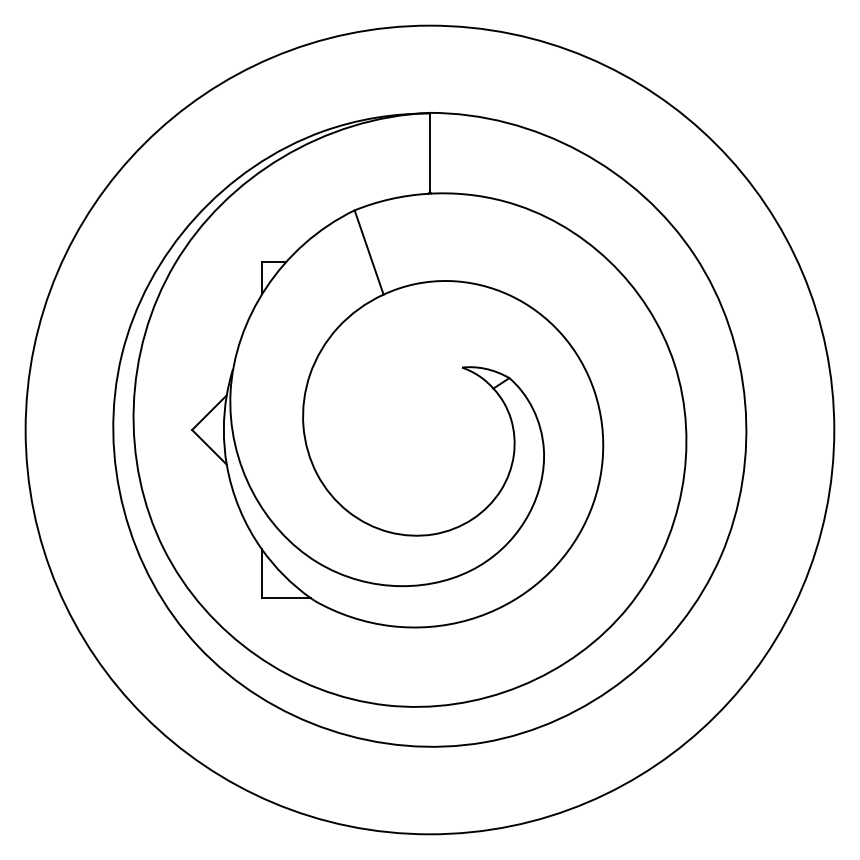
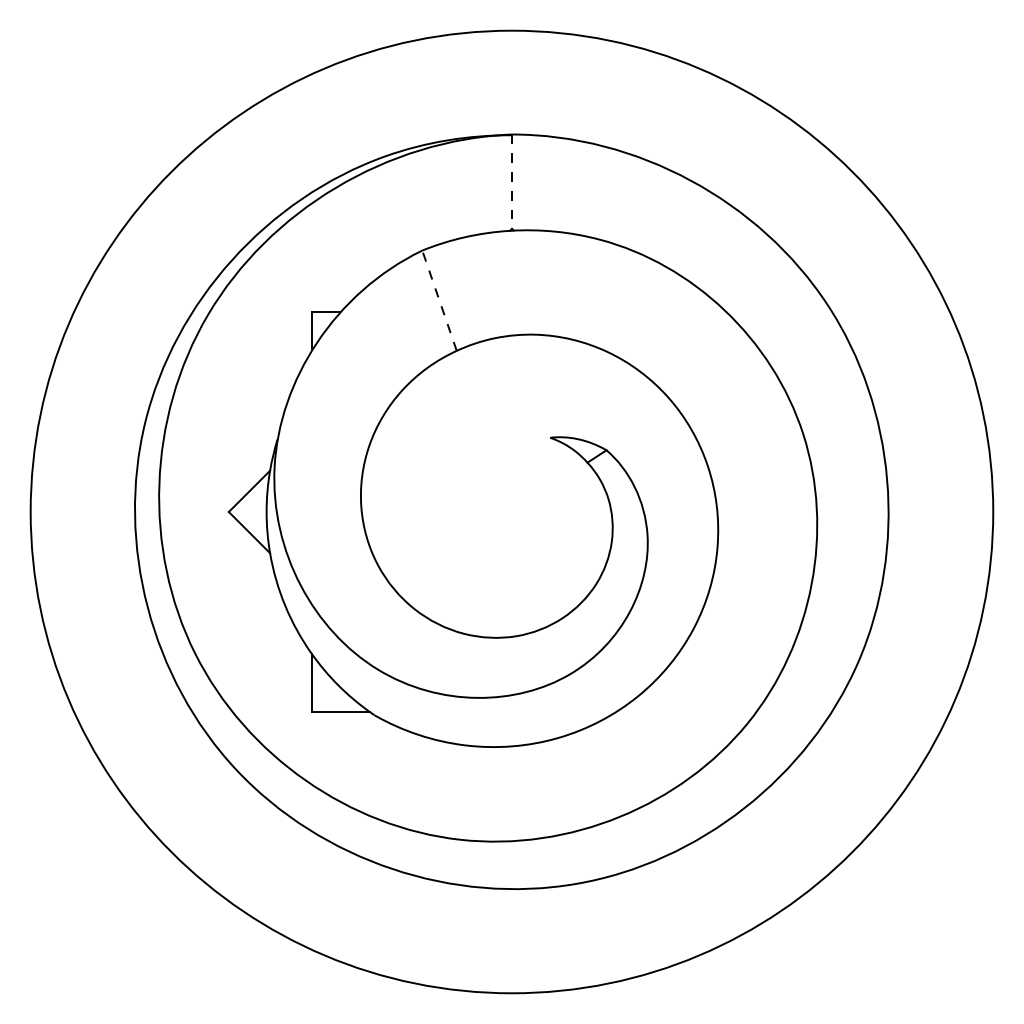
line: (429, 153) -> (511, 182), solid -> dashed
line: (369, 252) -> (439, 300), solid -> dashed

